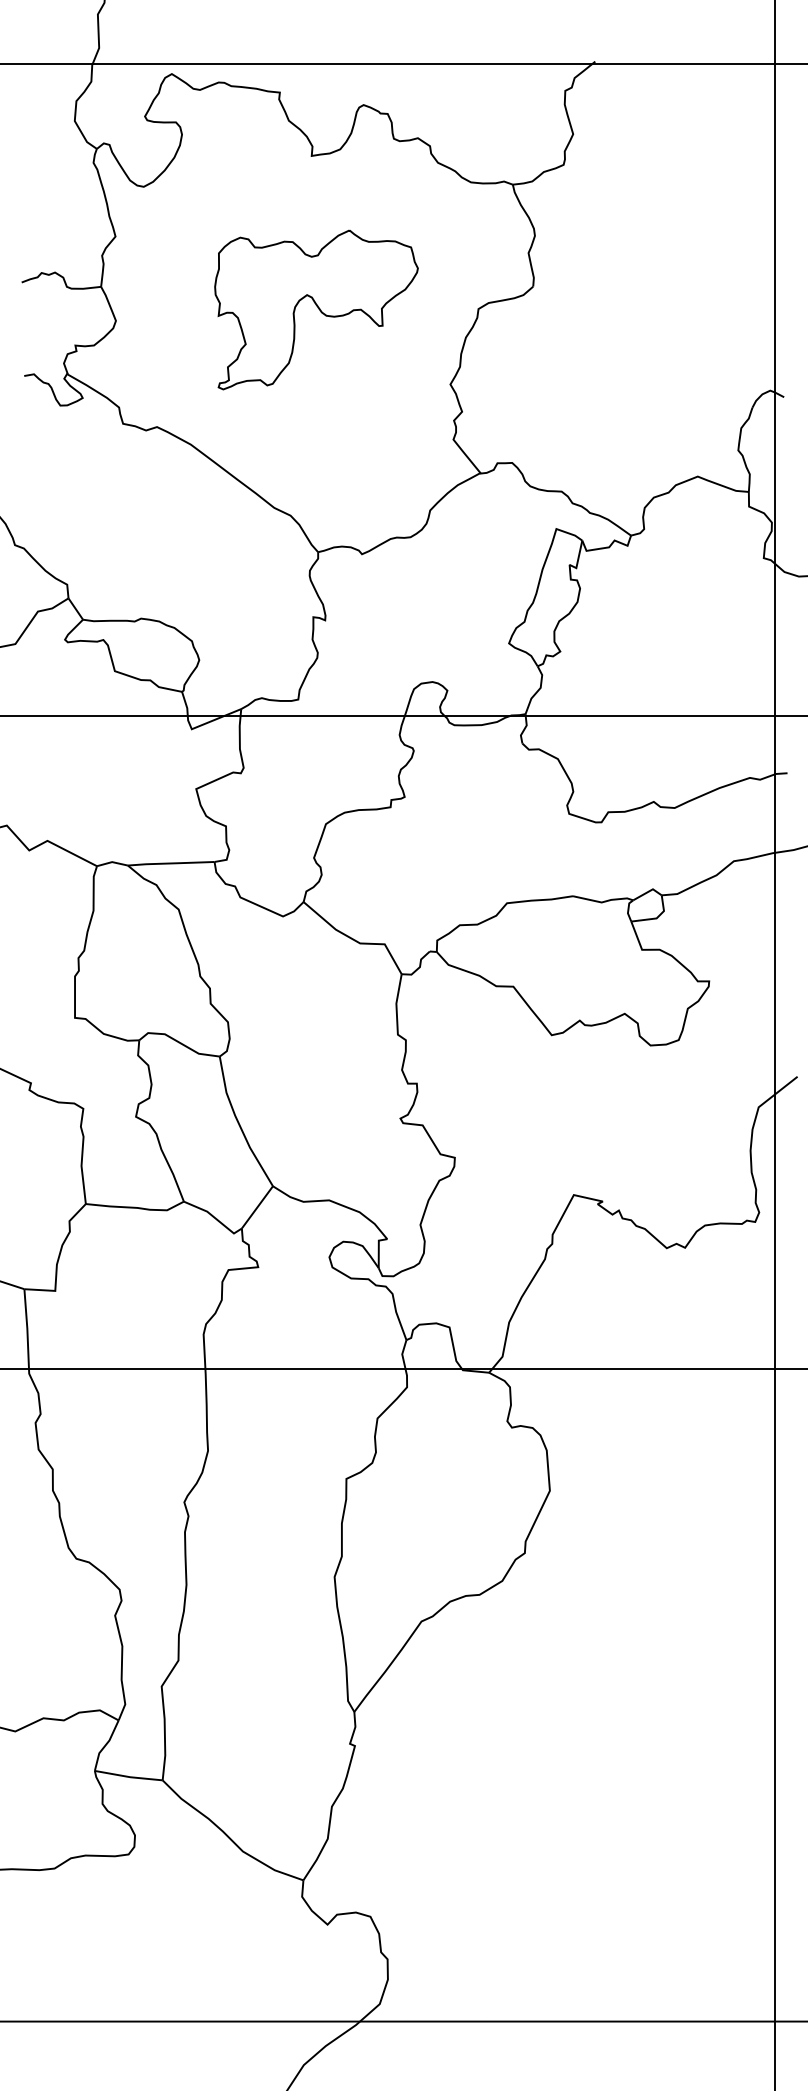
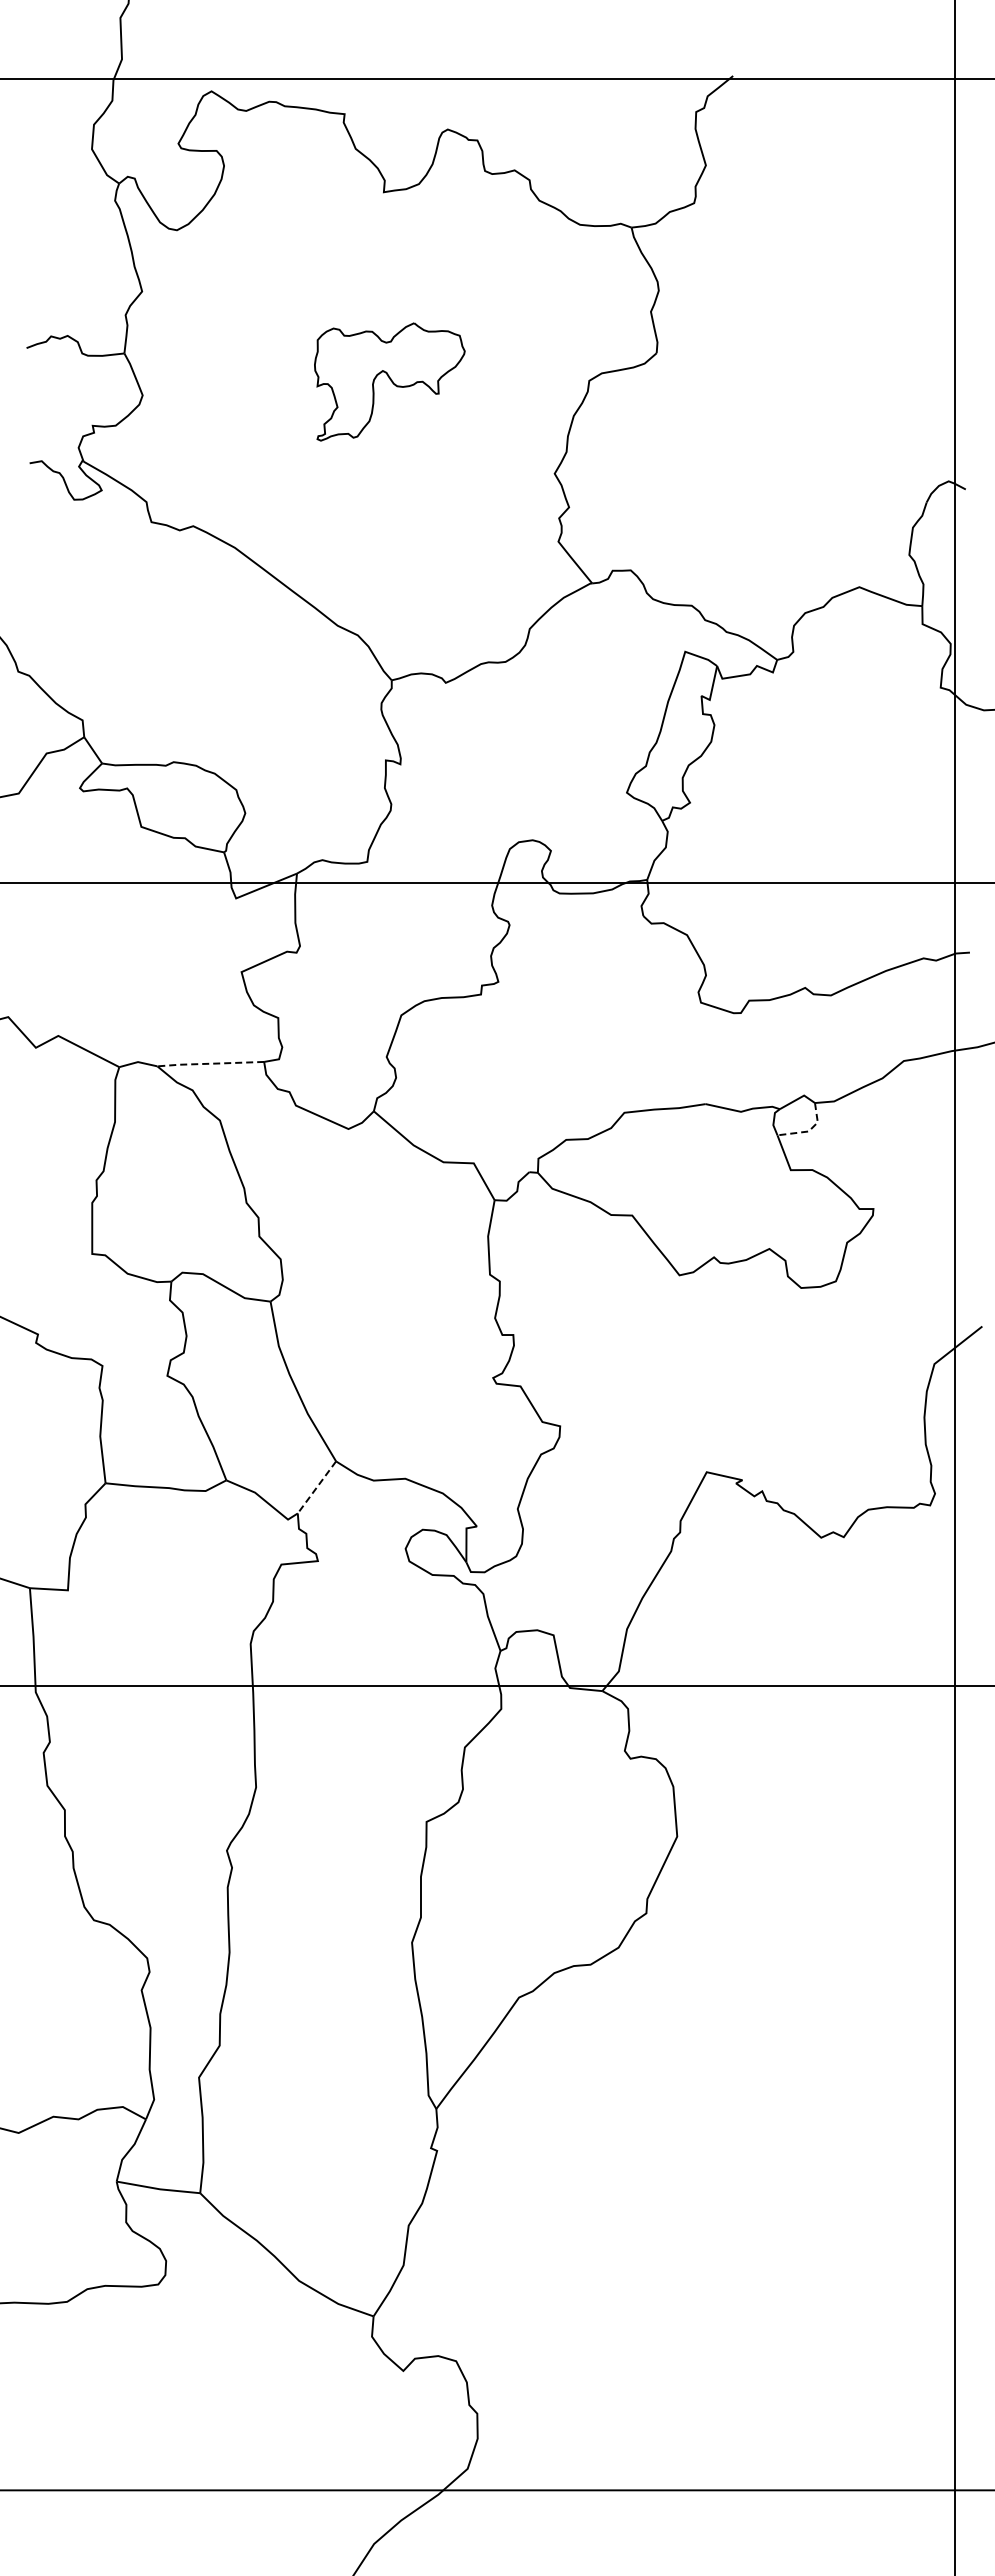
part: (316, 309) -> (389, 381), size x0.6
line: (171, 863) -> (210, 1063), solid -> dashed
line: (656, 918) -> (808, 1131), solid -> dashed
line: (257, 1207) -> (316, 1487), solid -> dashed

